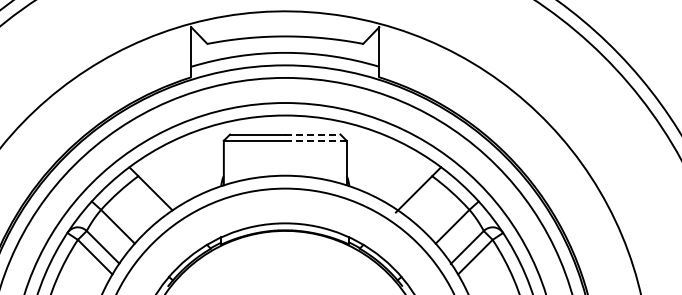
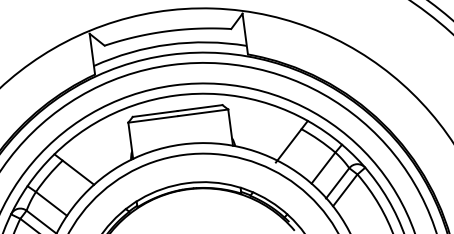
line: (312, 134) -> (199, 108), dashed -> solid
line: (316, 140) -> (203, 112), dashed -> solid

